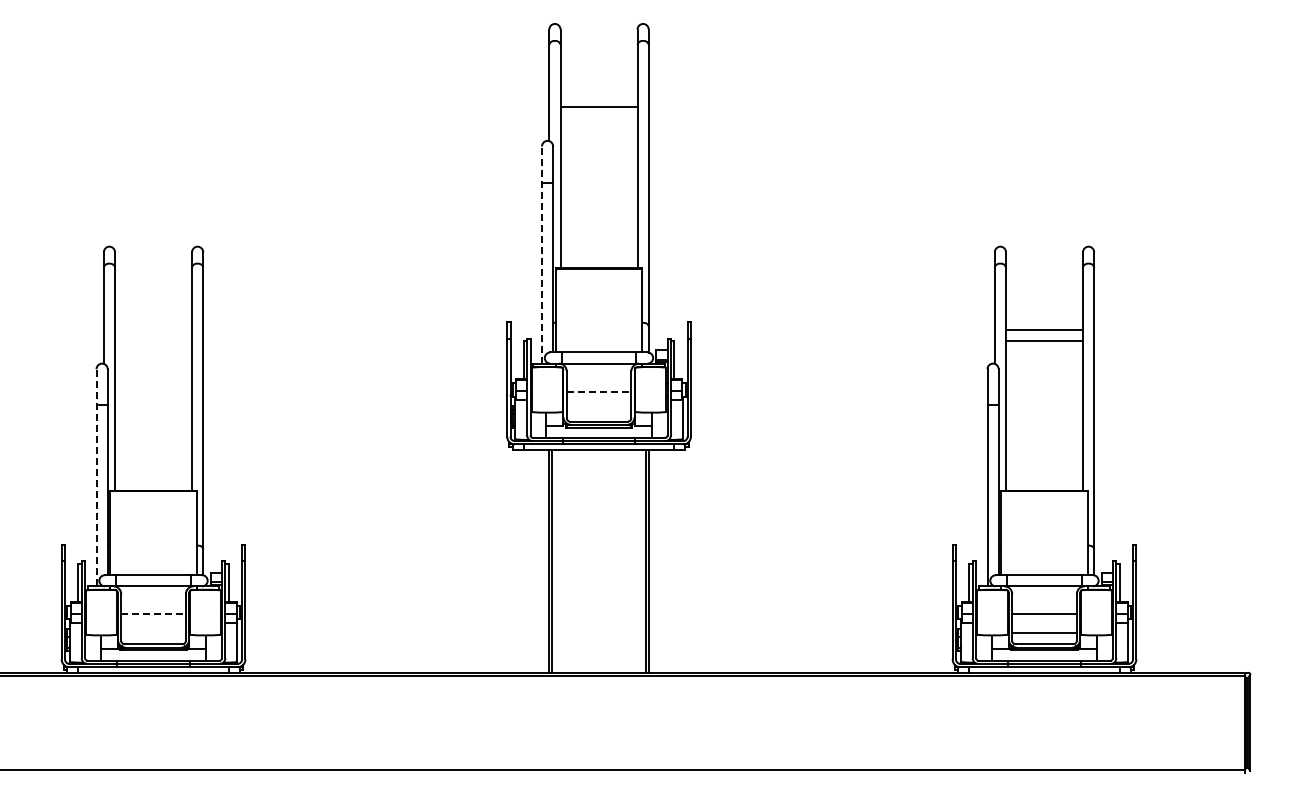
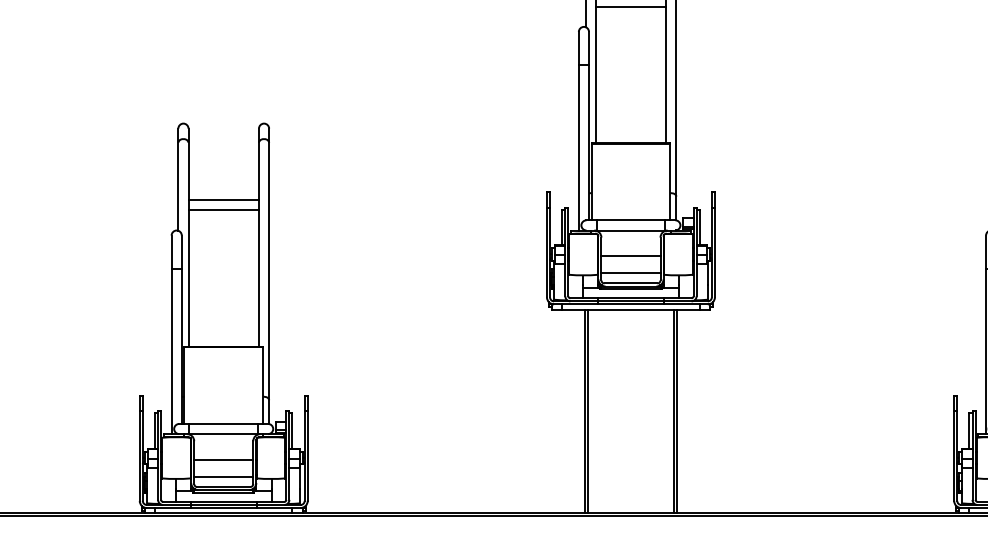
line: (598, 118) -> (630, 6), added
line: (542, 255) -> (579, 131), dashed -> solid
line: (153, 330) -> (223, 200), added
line: (153, 341) -> (223, 210), added
line: (599, 391) -> (631, 256), dashed -> solid
line: (598, 410) -> (630, 273), added
line: (96, 477) -> (171, 334), dashed -> solid
line: (154, 614) -> (224, 459), dashed -> solid
line: (153, 633) -> (223, 477), added

